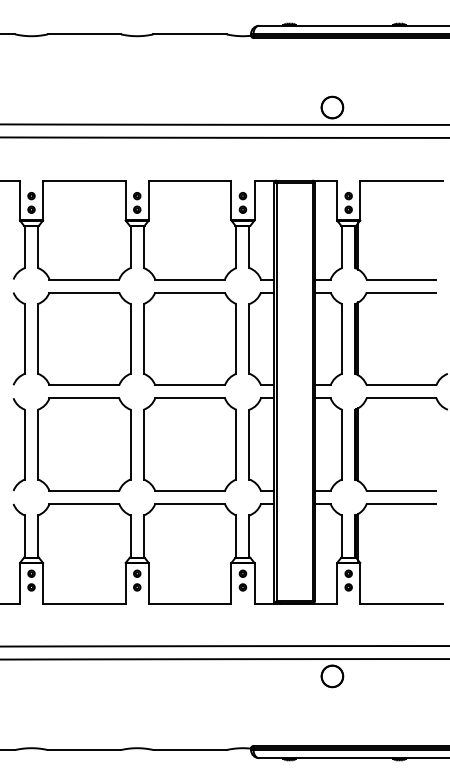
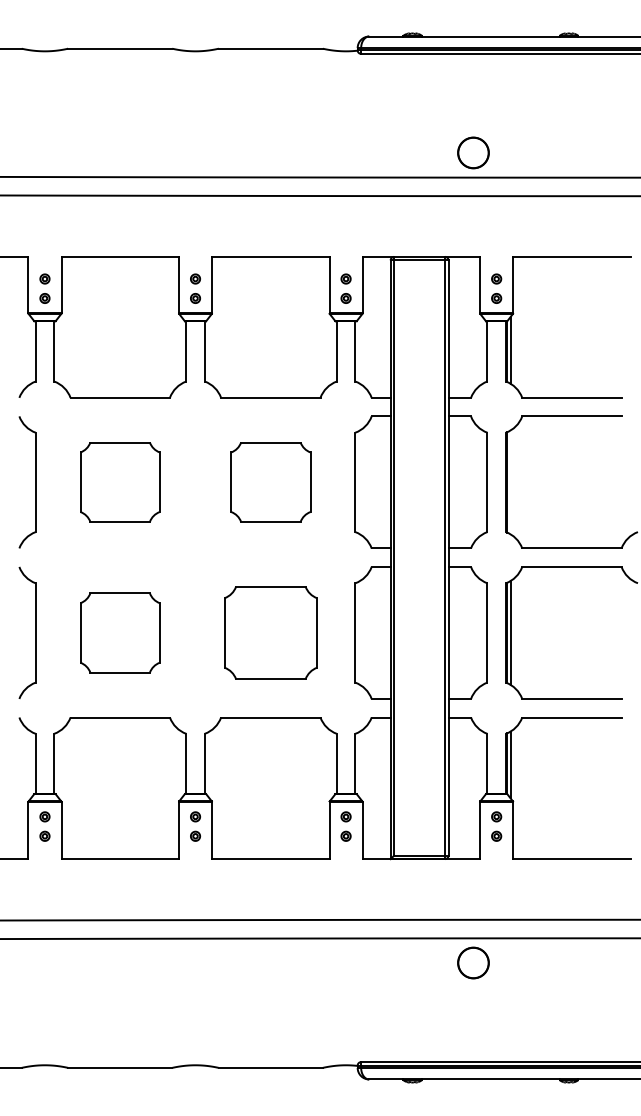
part: (83, 338) -> (119, 481), size x0.6
part: (189, 338) -> (270, 481), size x0.6
line: (358, 338) -> (510, 482), removed
part: (83, 444) -> (119, 632), size x0.6
part: (189, 444) -> (270, 632), size x0.7

